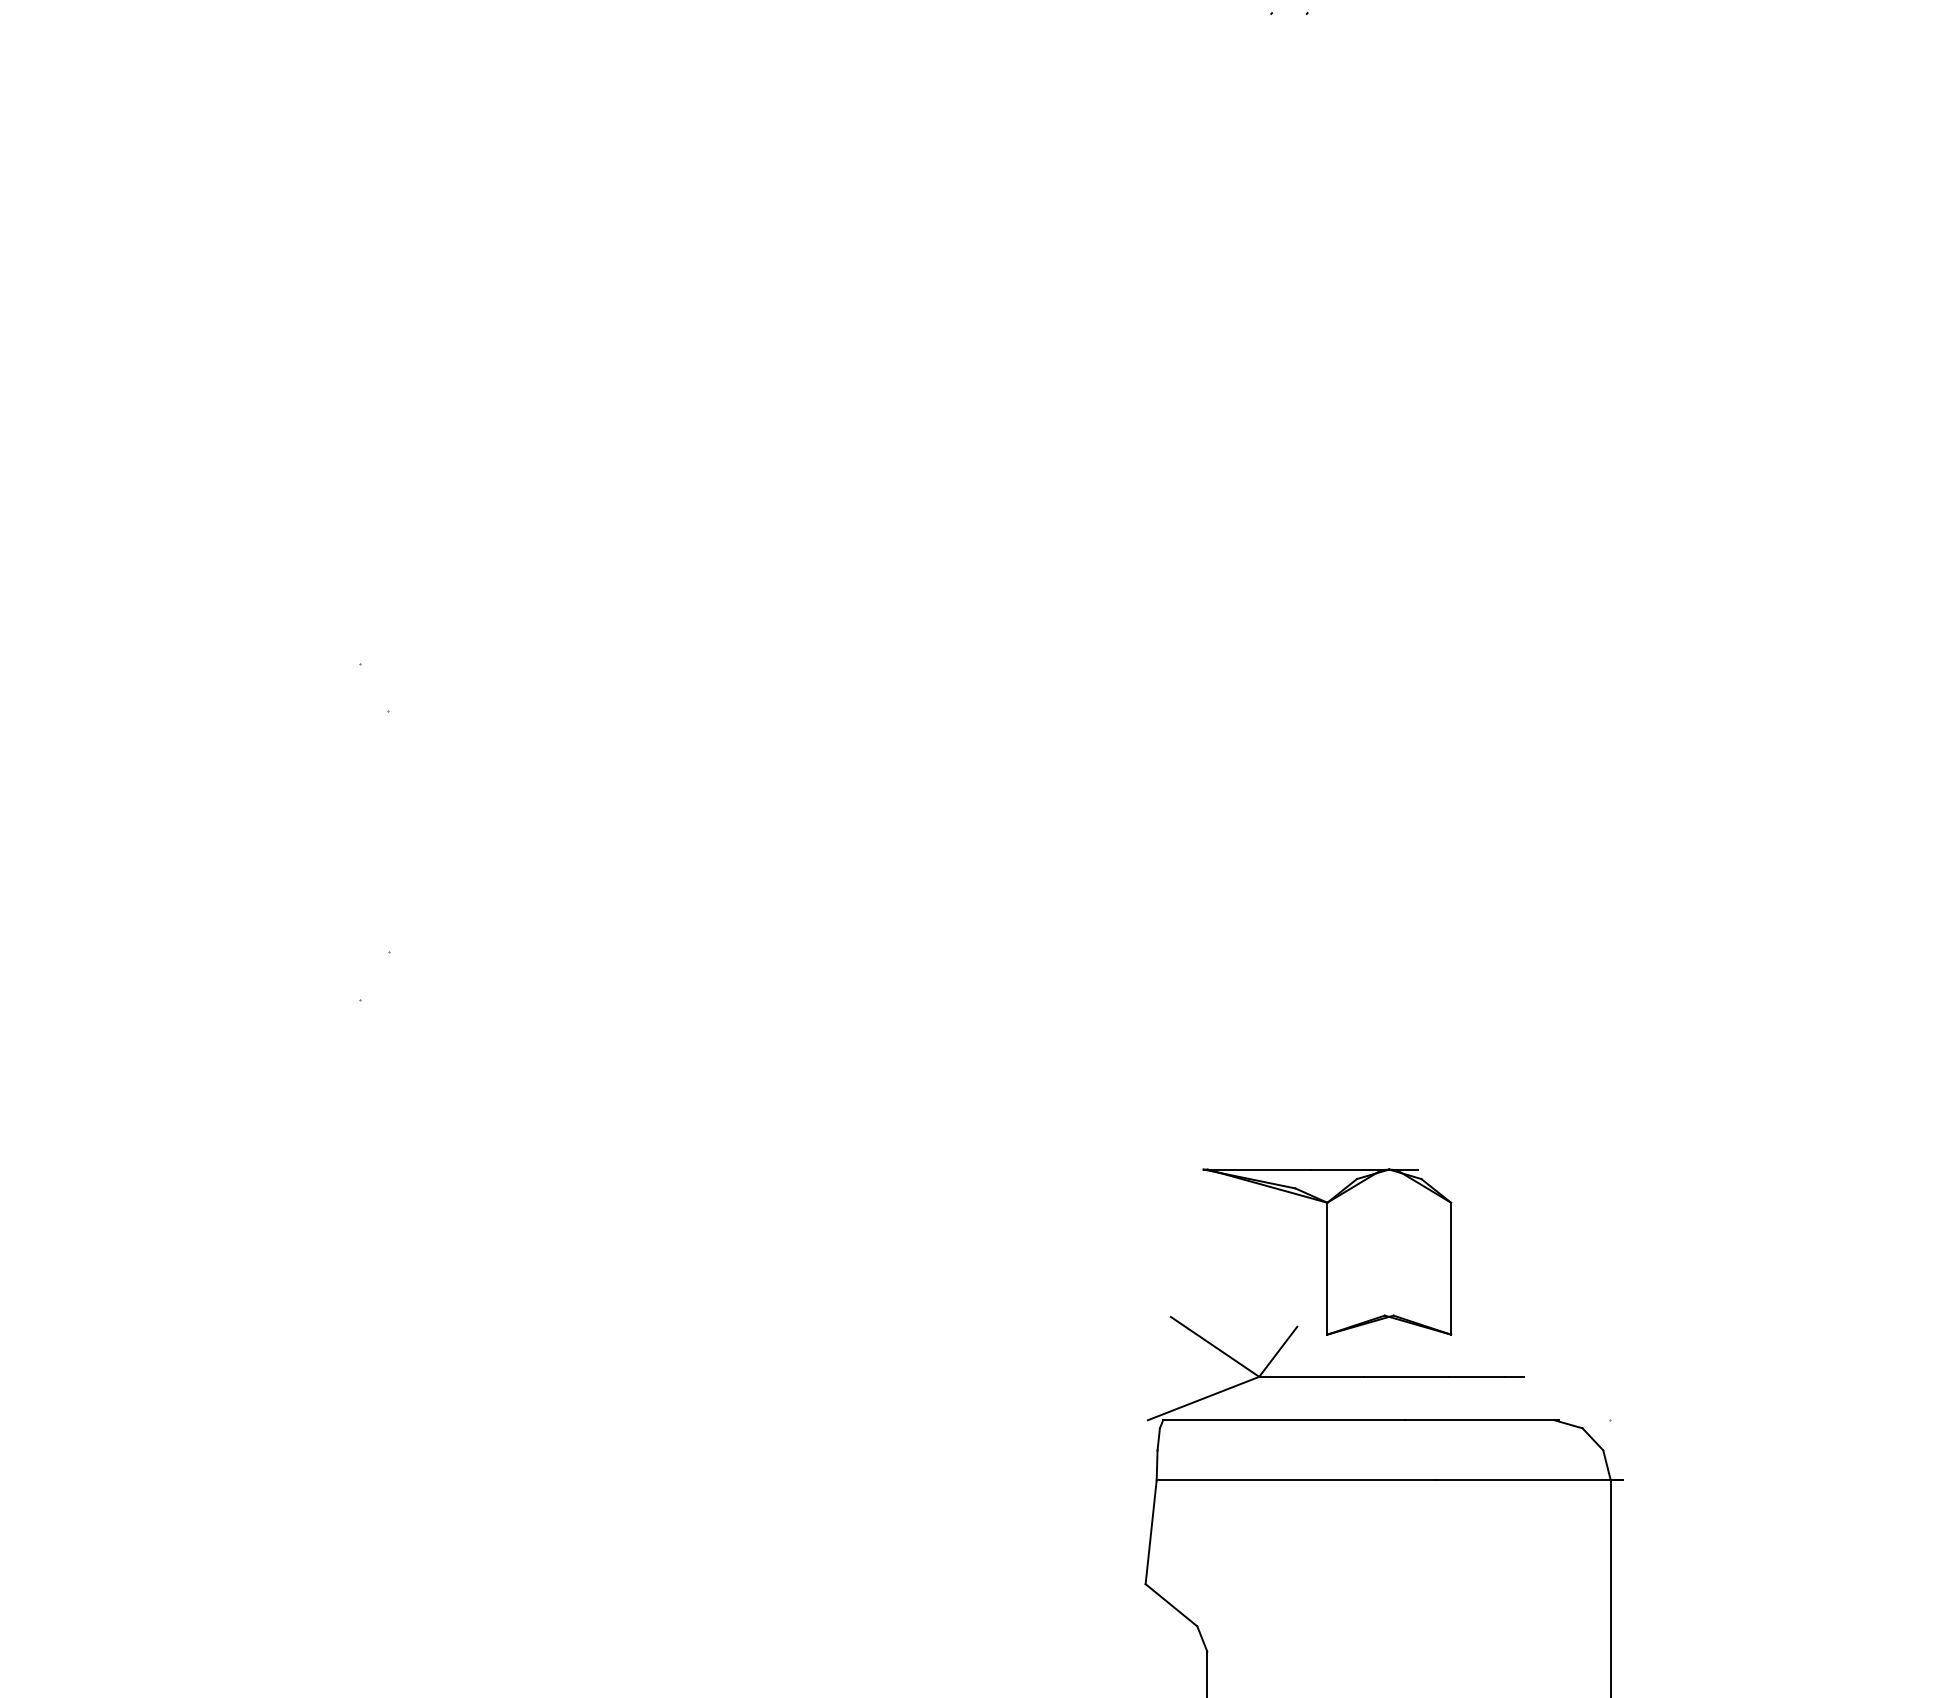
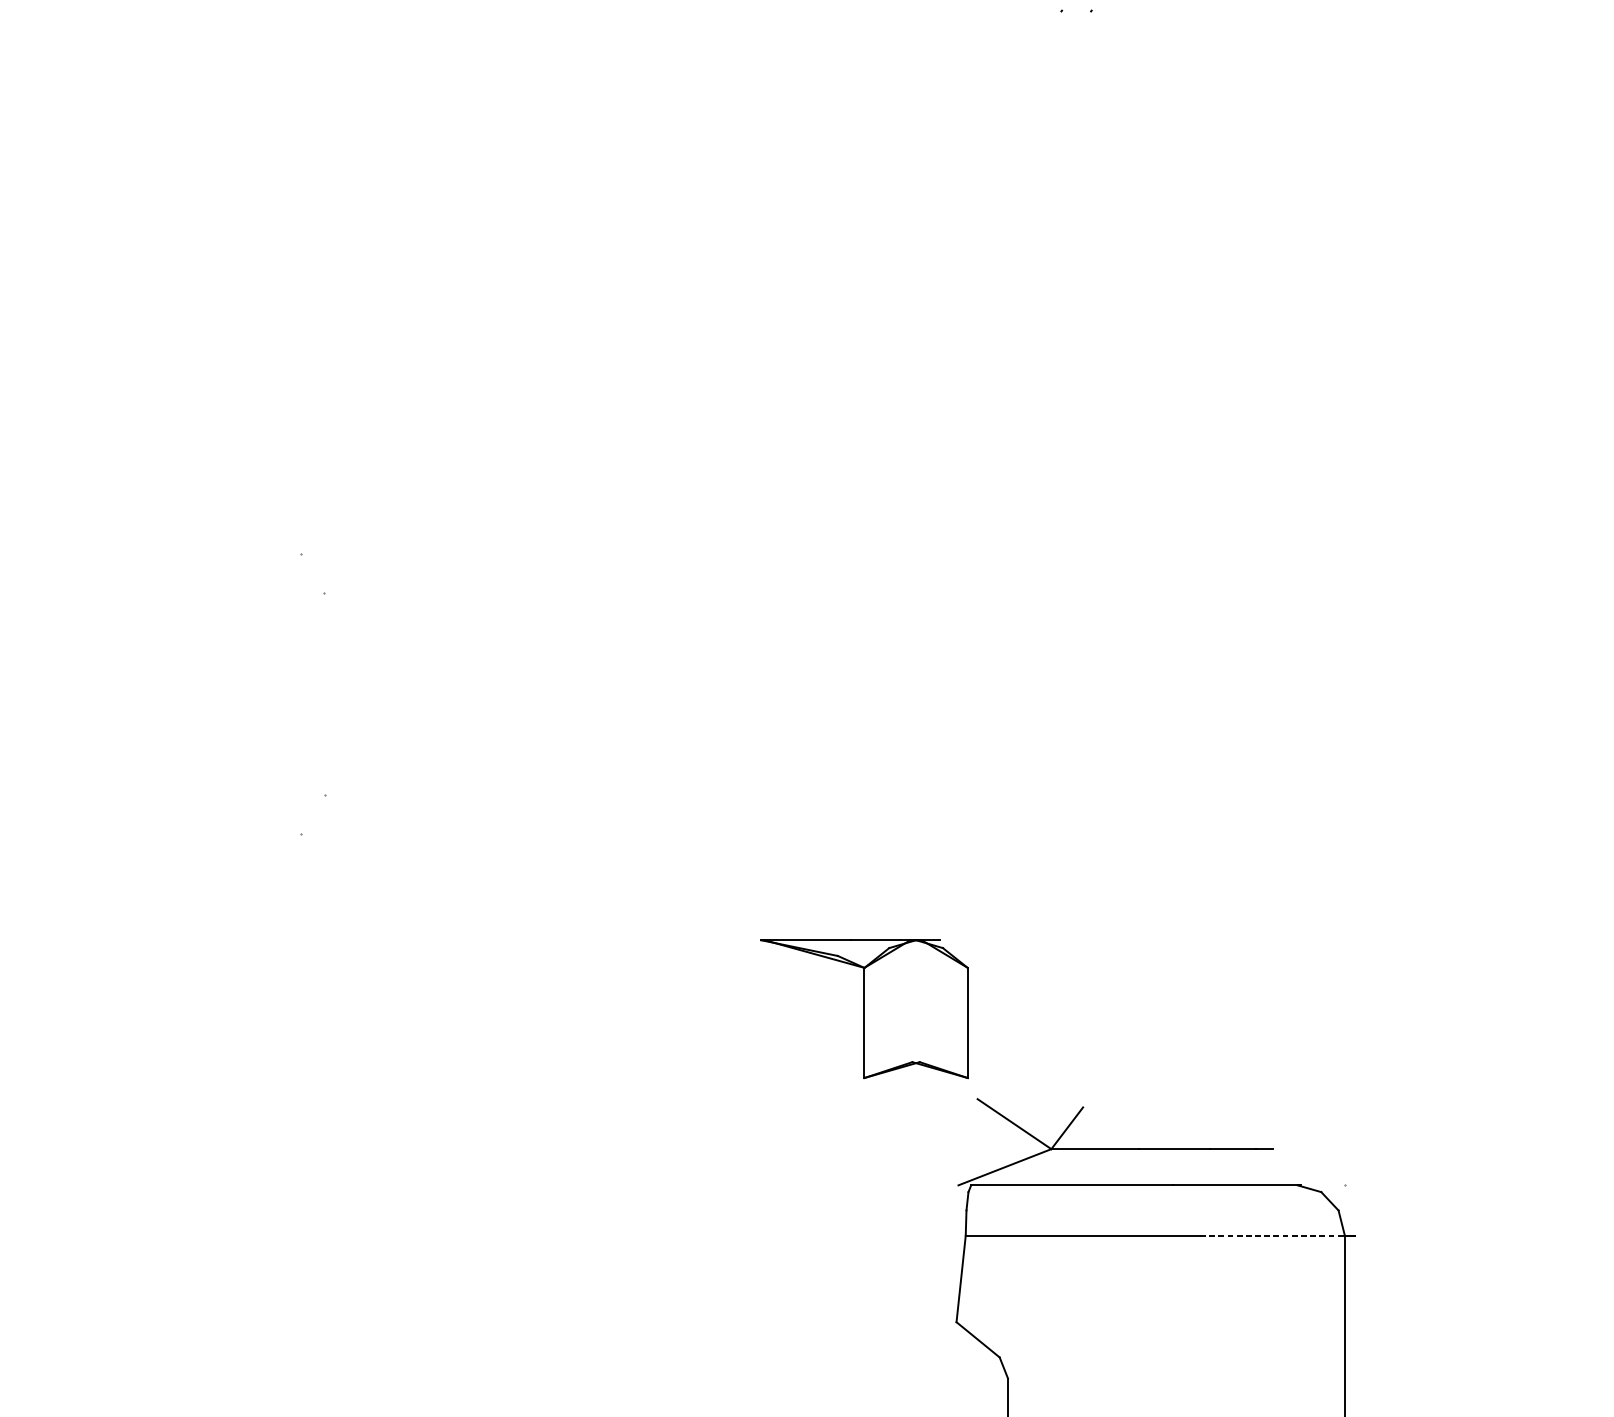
part: (1327, 1251) -> (864, 1008), moved
line: (1525, 1480) -> (1273, 1235), solid -> dashed

